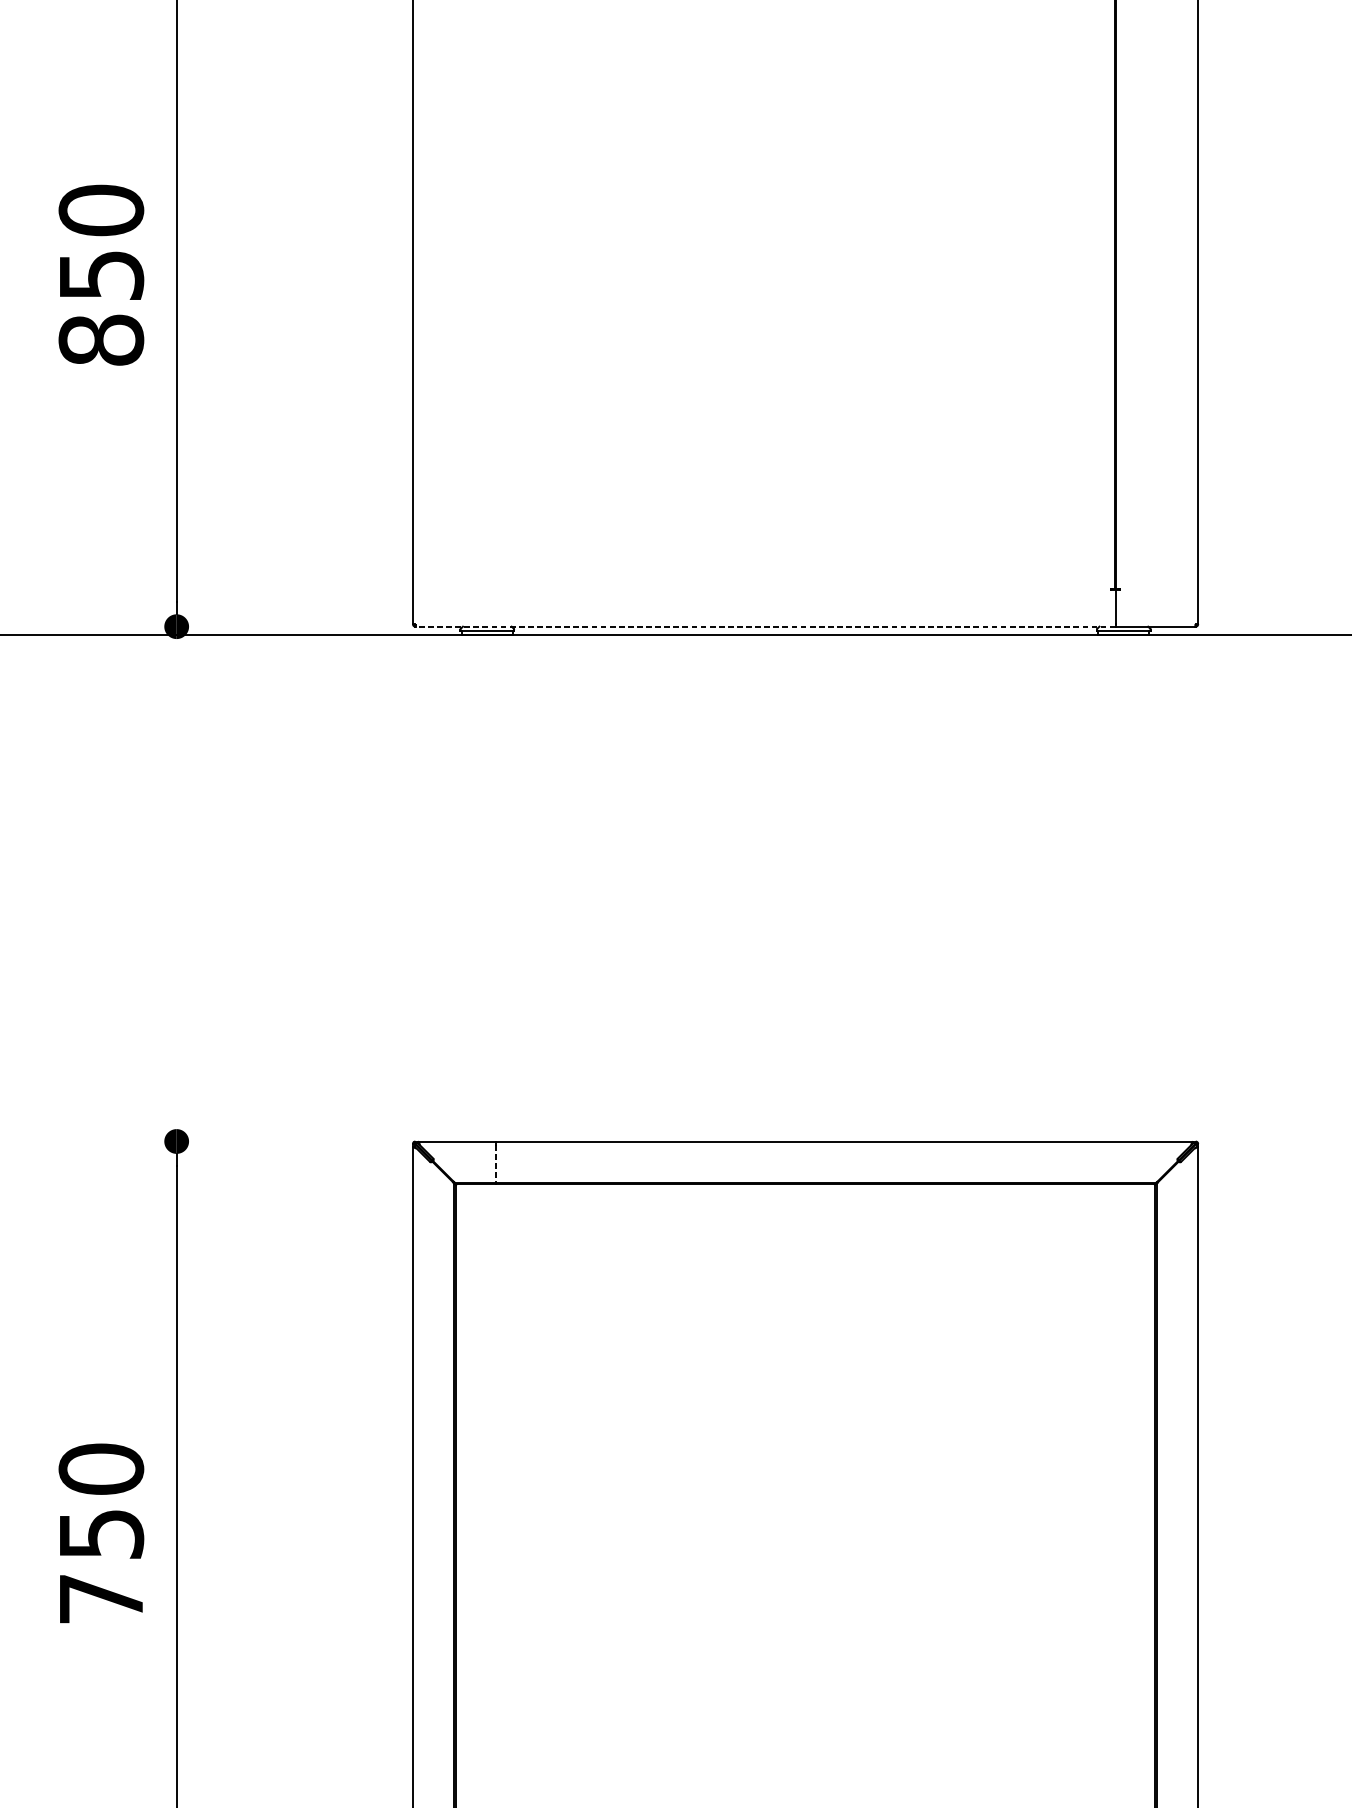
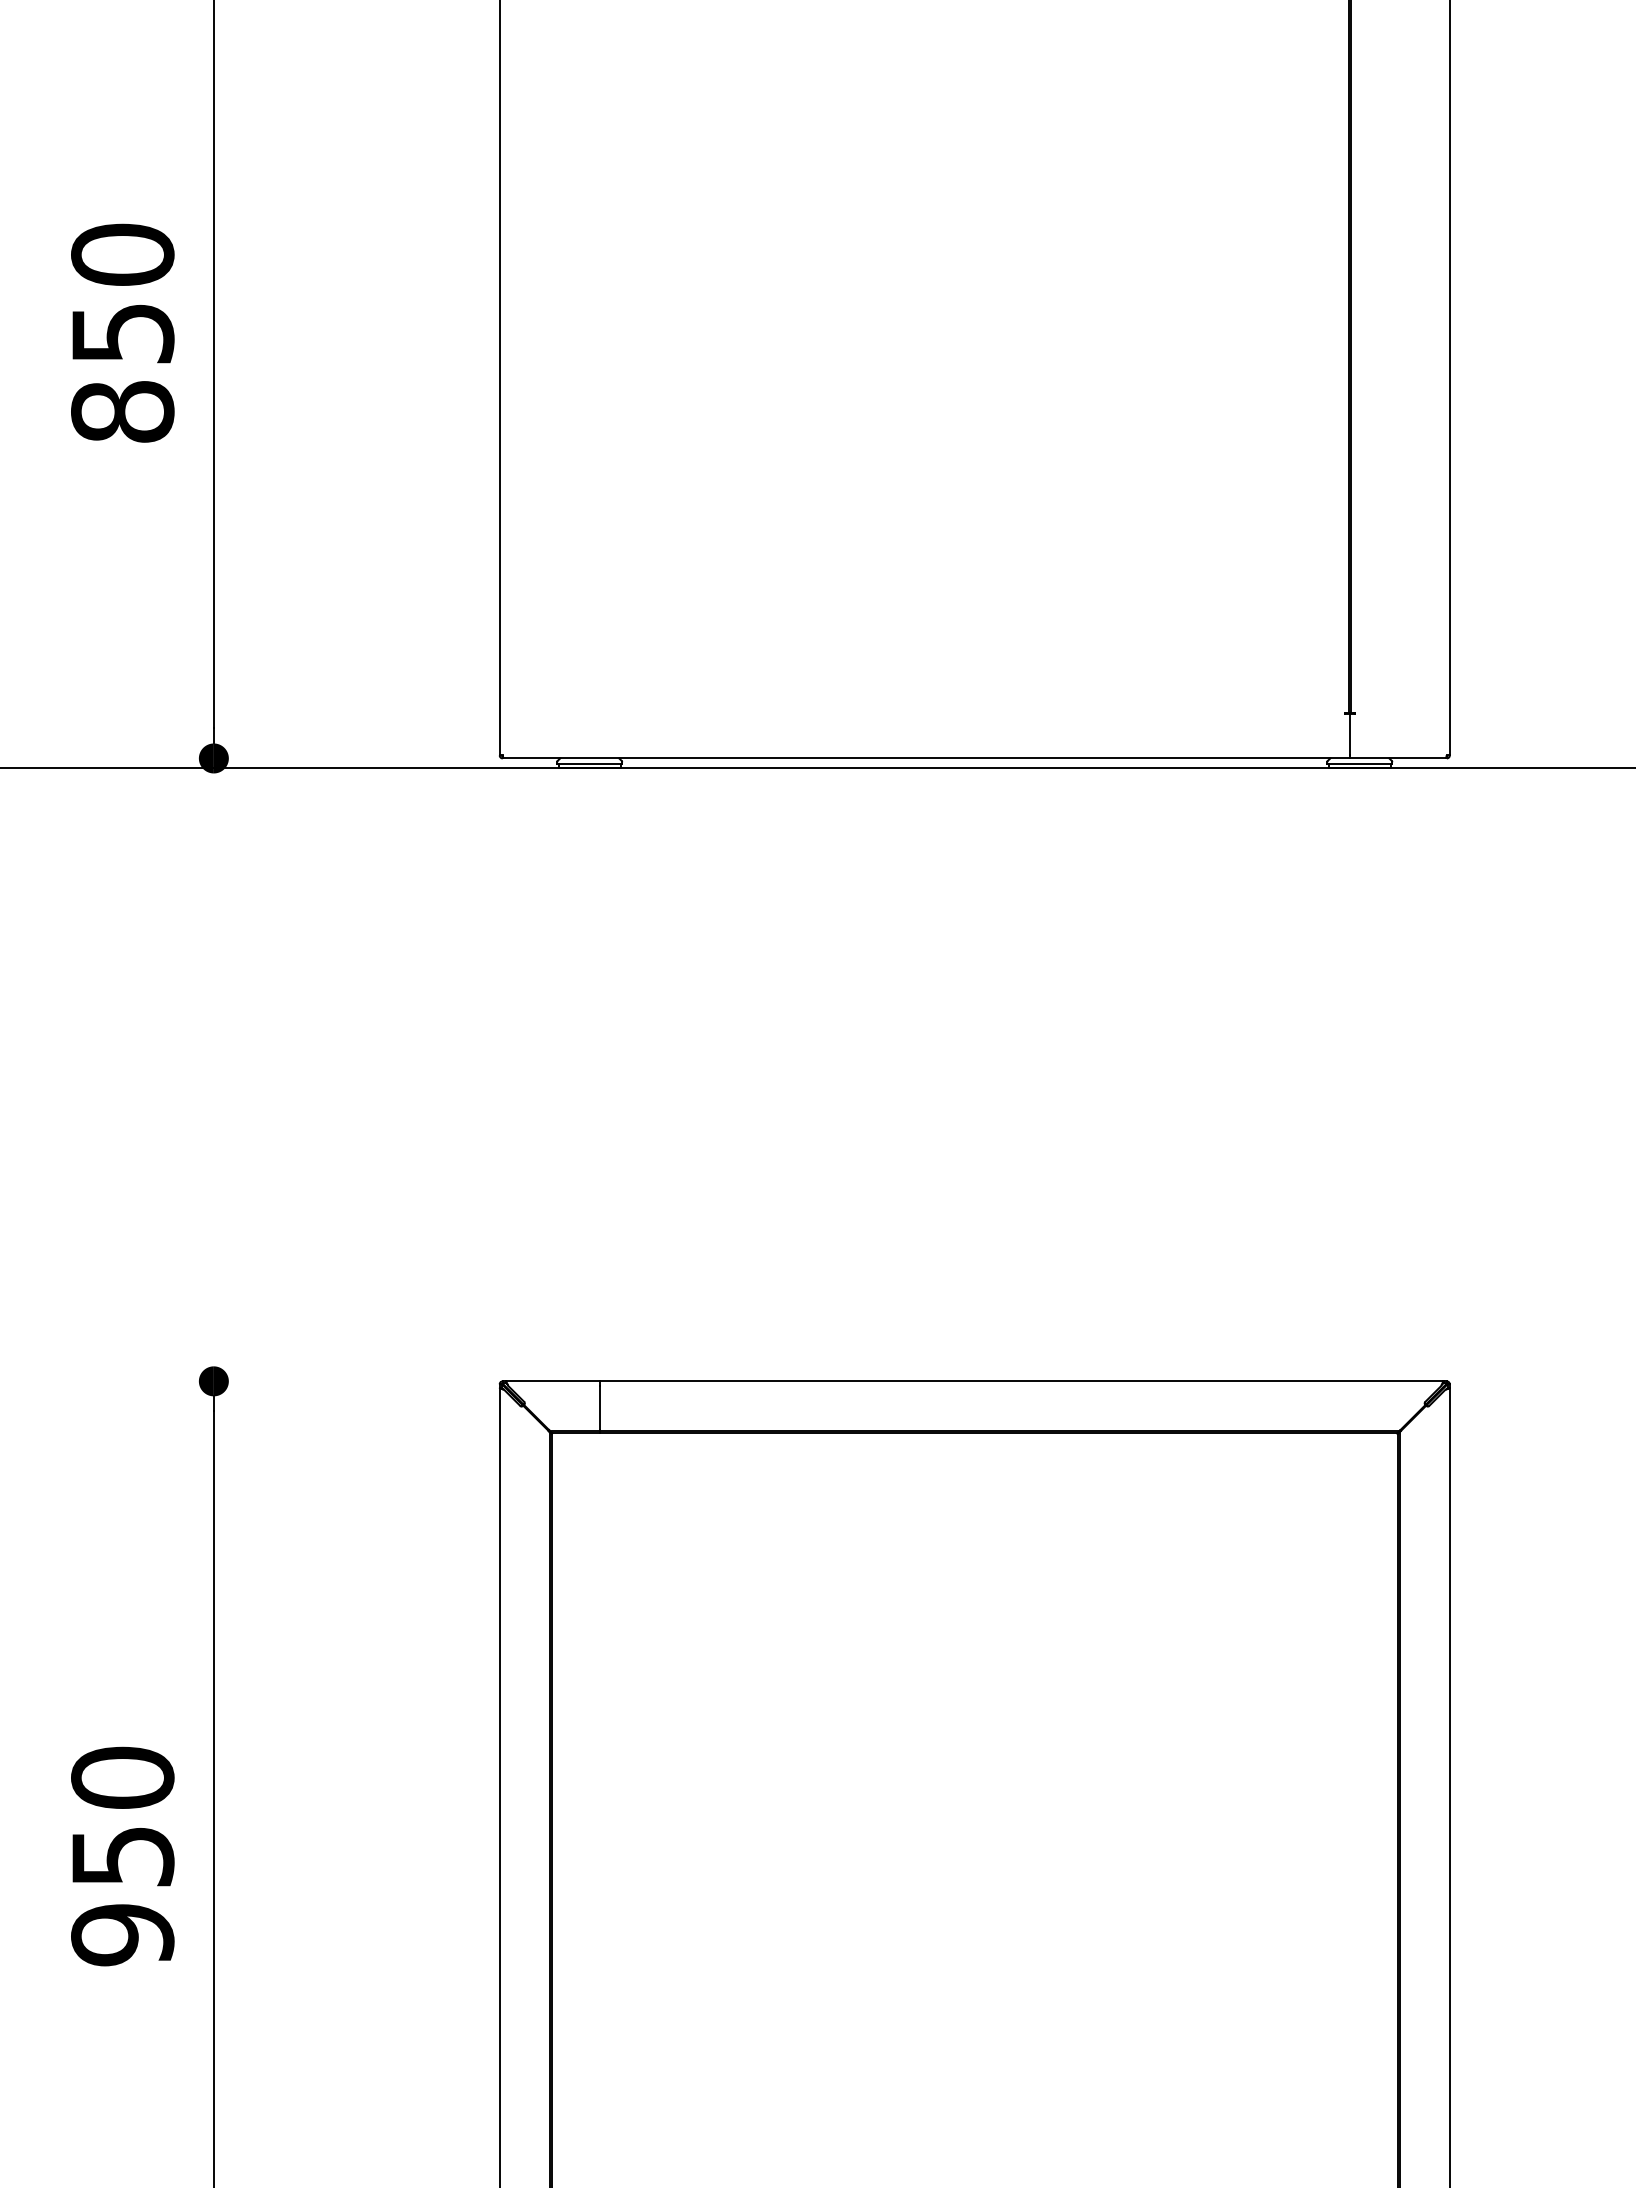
line: (765, 626) -> (926, 758), dashed -> solid
line: (495, 1163) -> (599, 1408), dashed -> solid
text: (101, 1599) -> (122, 1935), 750 -> 950

